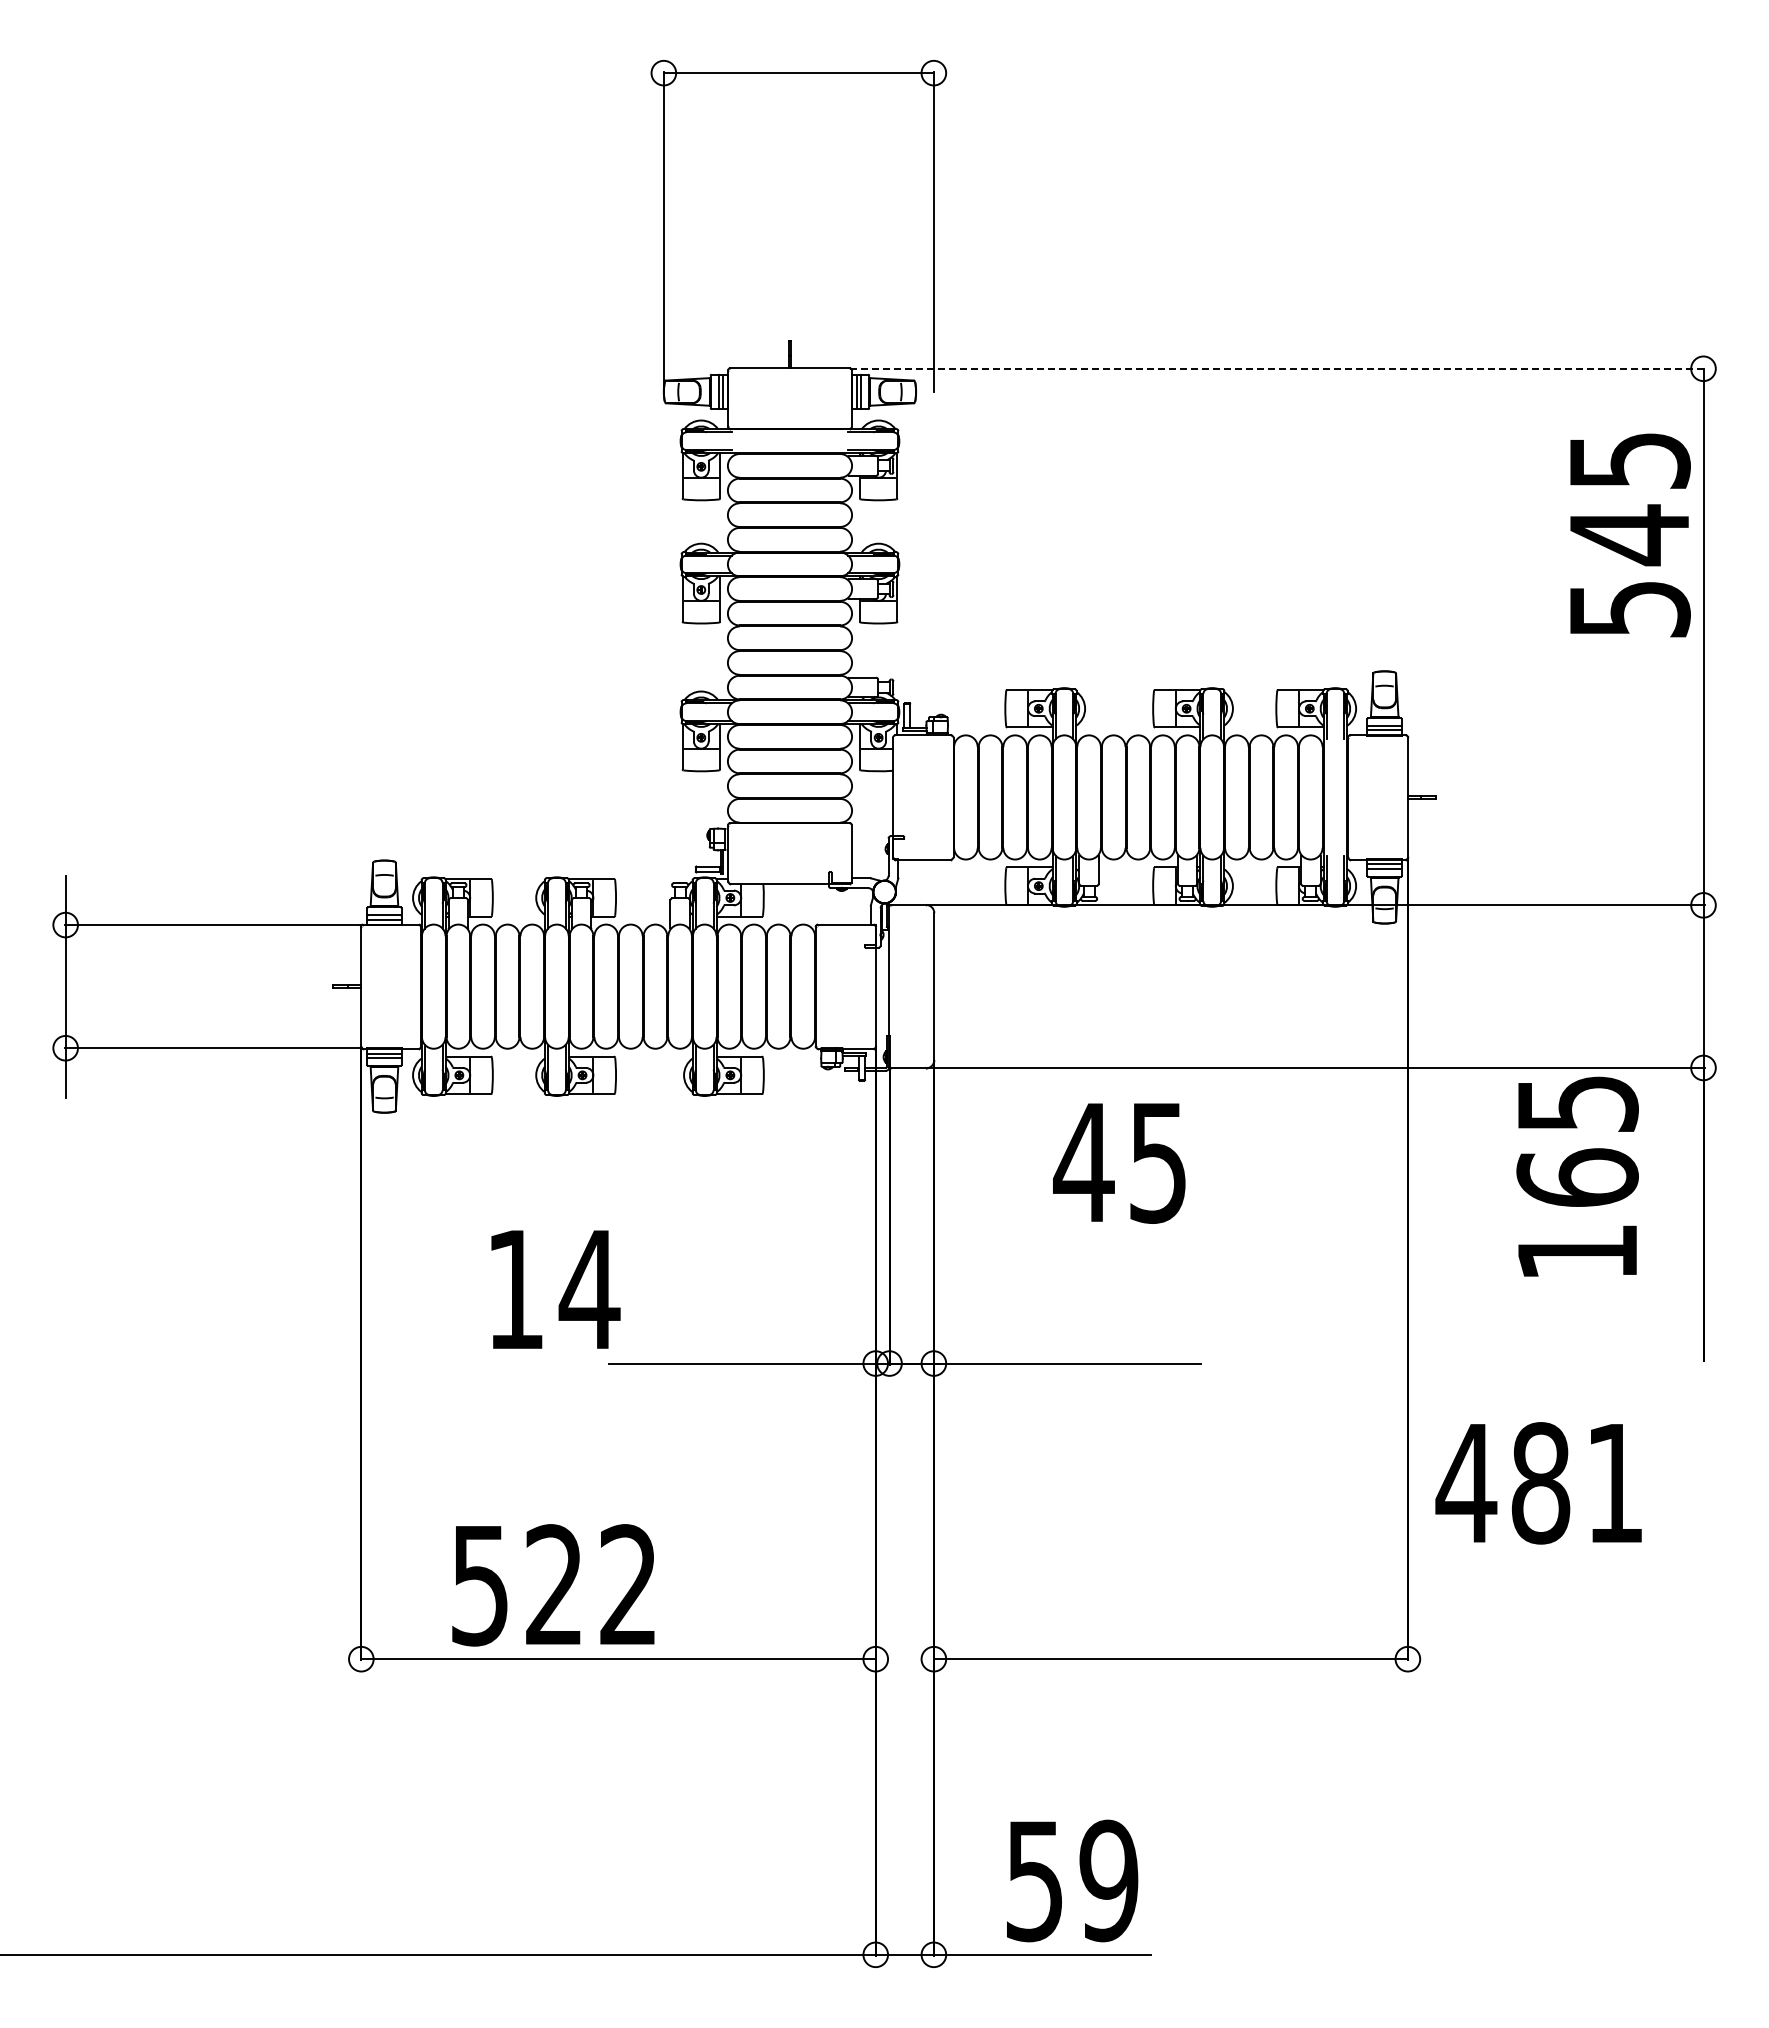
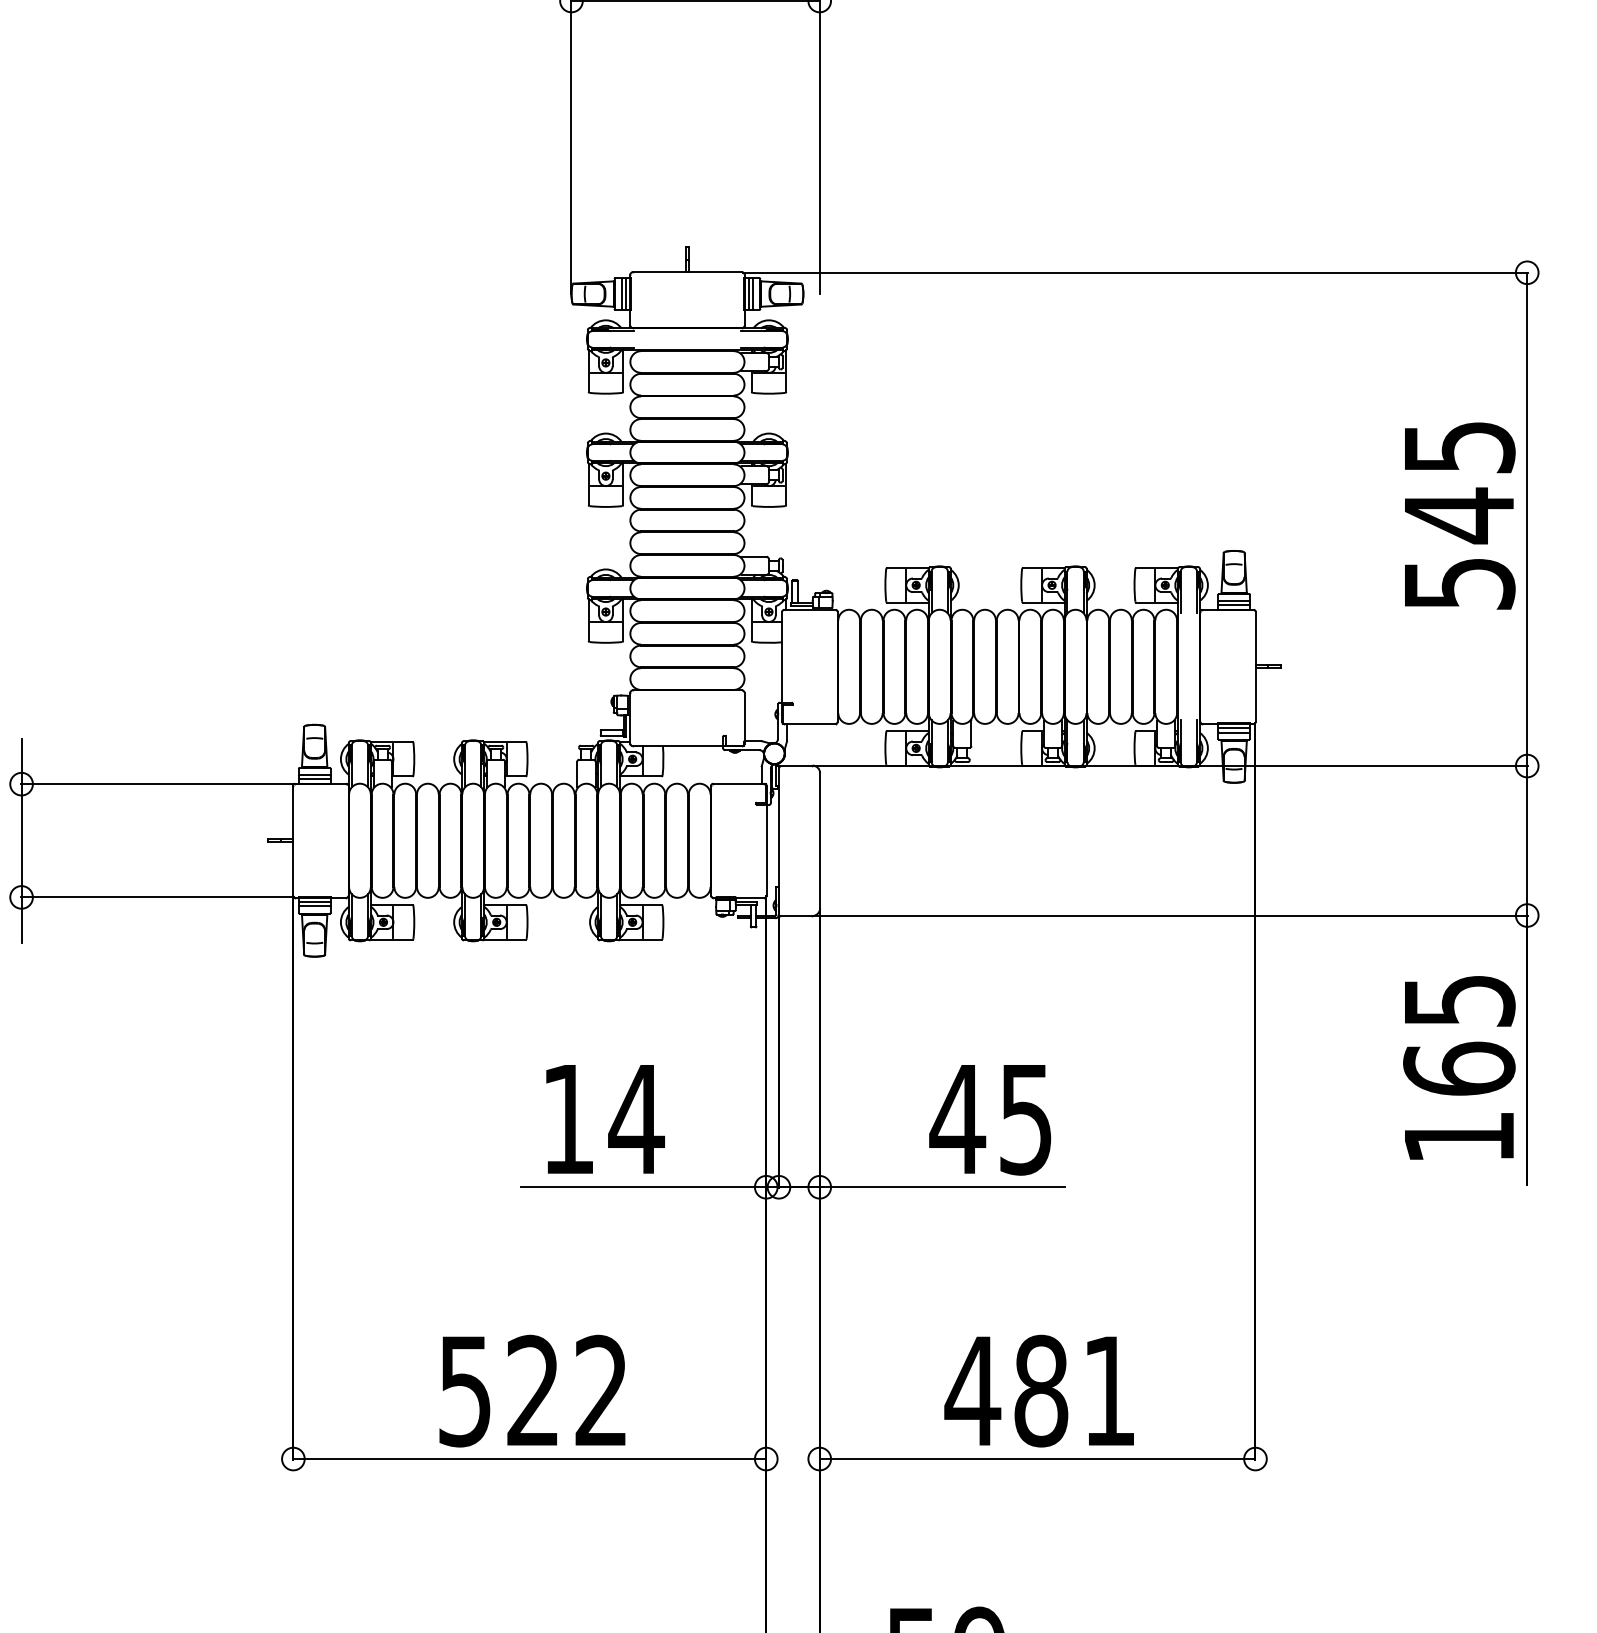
line: (1277, 368) -> (1135, 272), dashed -> solid
text: (1630, 535) -> (1460, 516), moved
text: (1119, 1163) -> (990, 1120), moved
text: (1577, 1176) -> (1459, 1067), moved
text: (555, 1289) -> (605, 1119), moved
text: (1538, 1483) -> (1039, 1391), moved
text: (553, 1585) -> (532, 1391), moved

